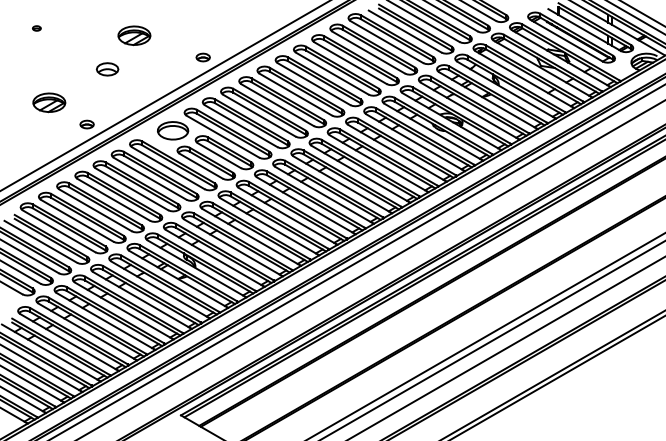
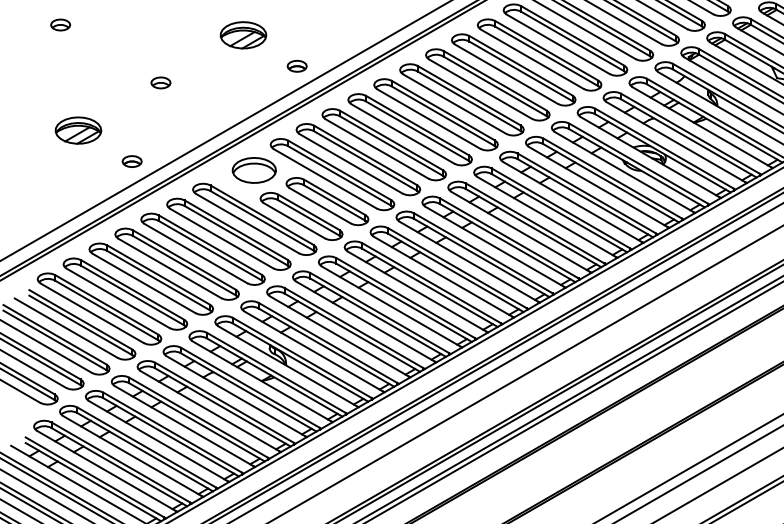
part: (36, 28) -> (60, 25), size x1.67
part: (134, 35) -> (243, 34), moved
part: (106, 68) -> (159, 81), size x0.62

